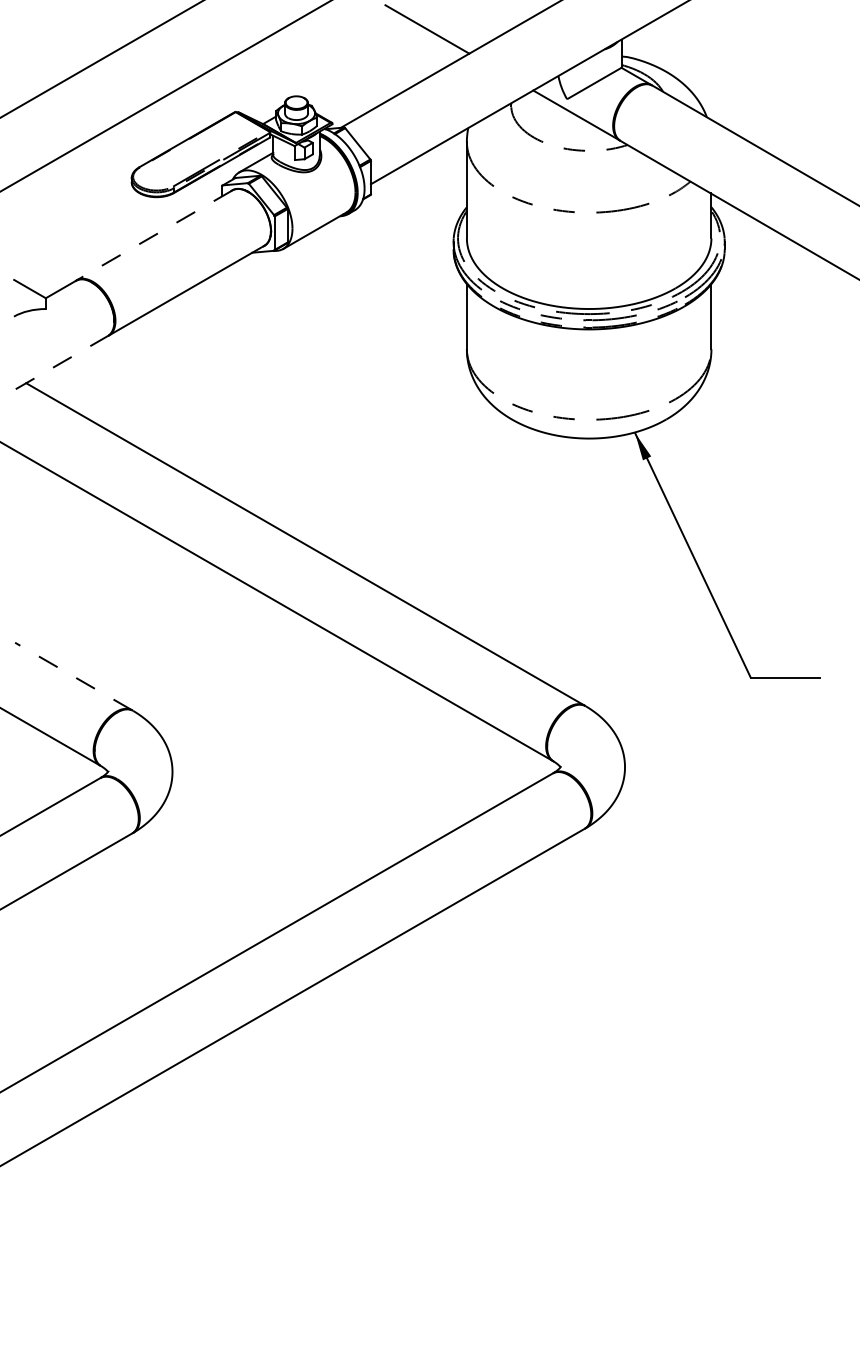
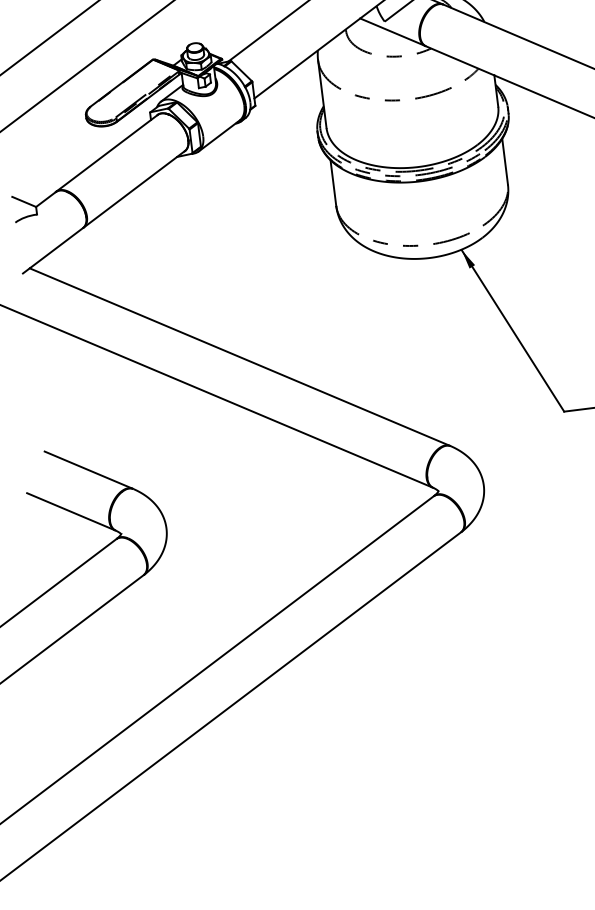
line: (154, 235) -> (106, 153), dashed -> solid
line: (62, 362) -> (53, 250), dashed -> solid
line: (73, 676) -> (88, 470), dashed -> solid

